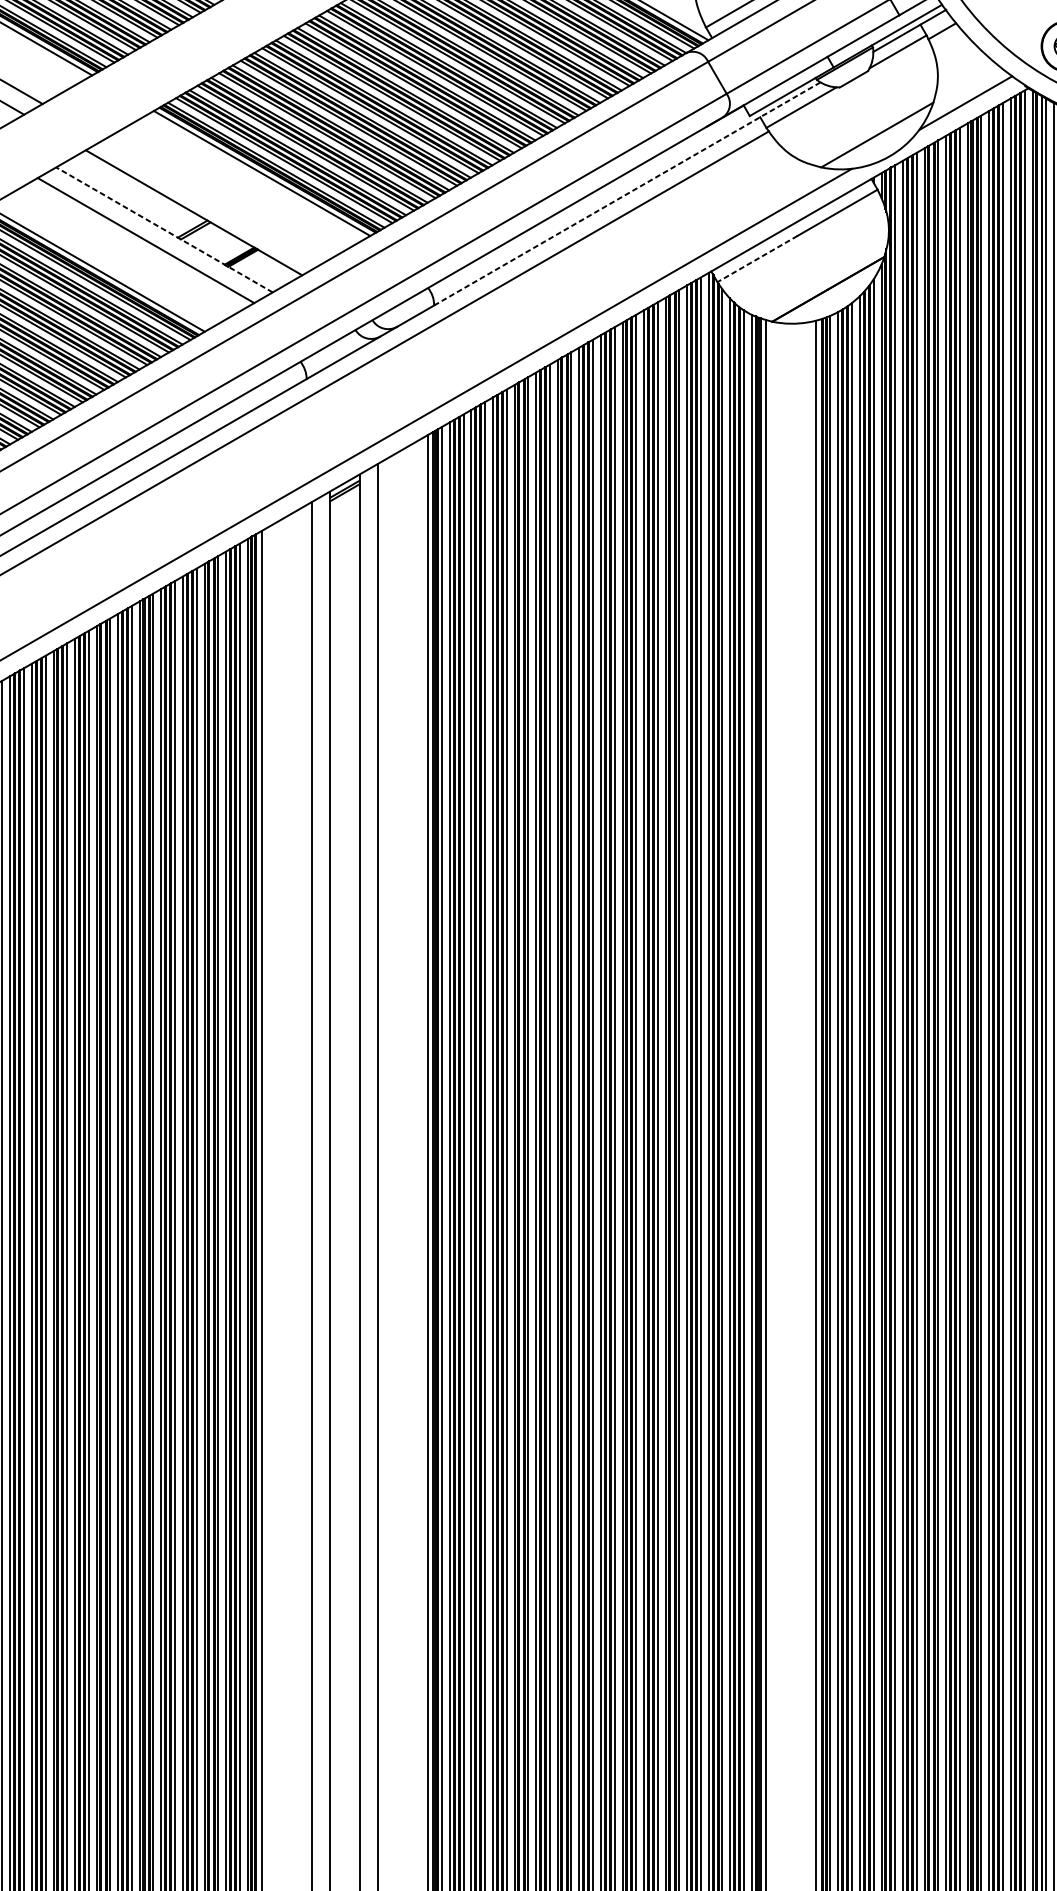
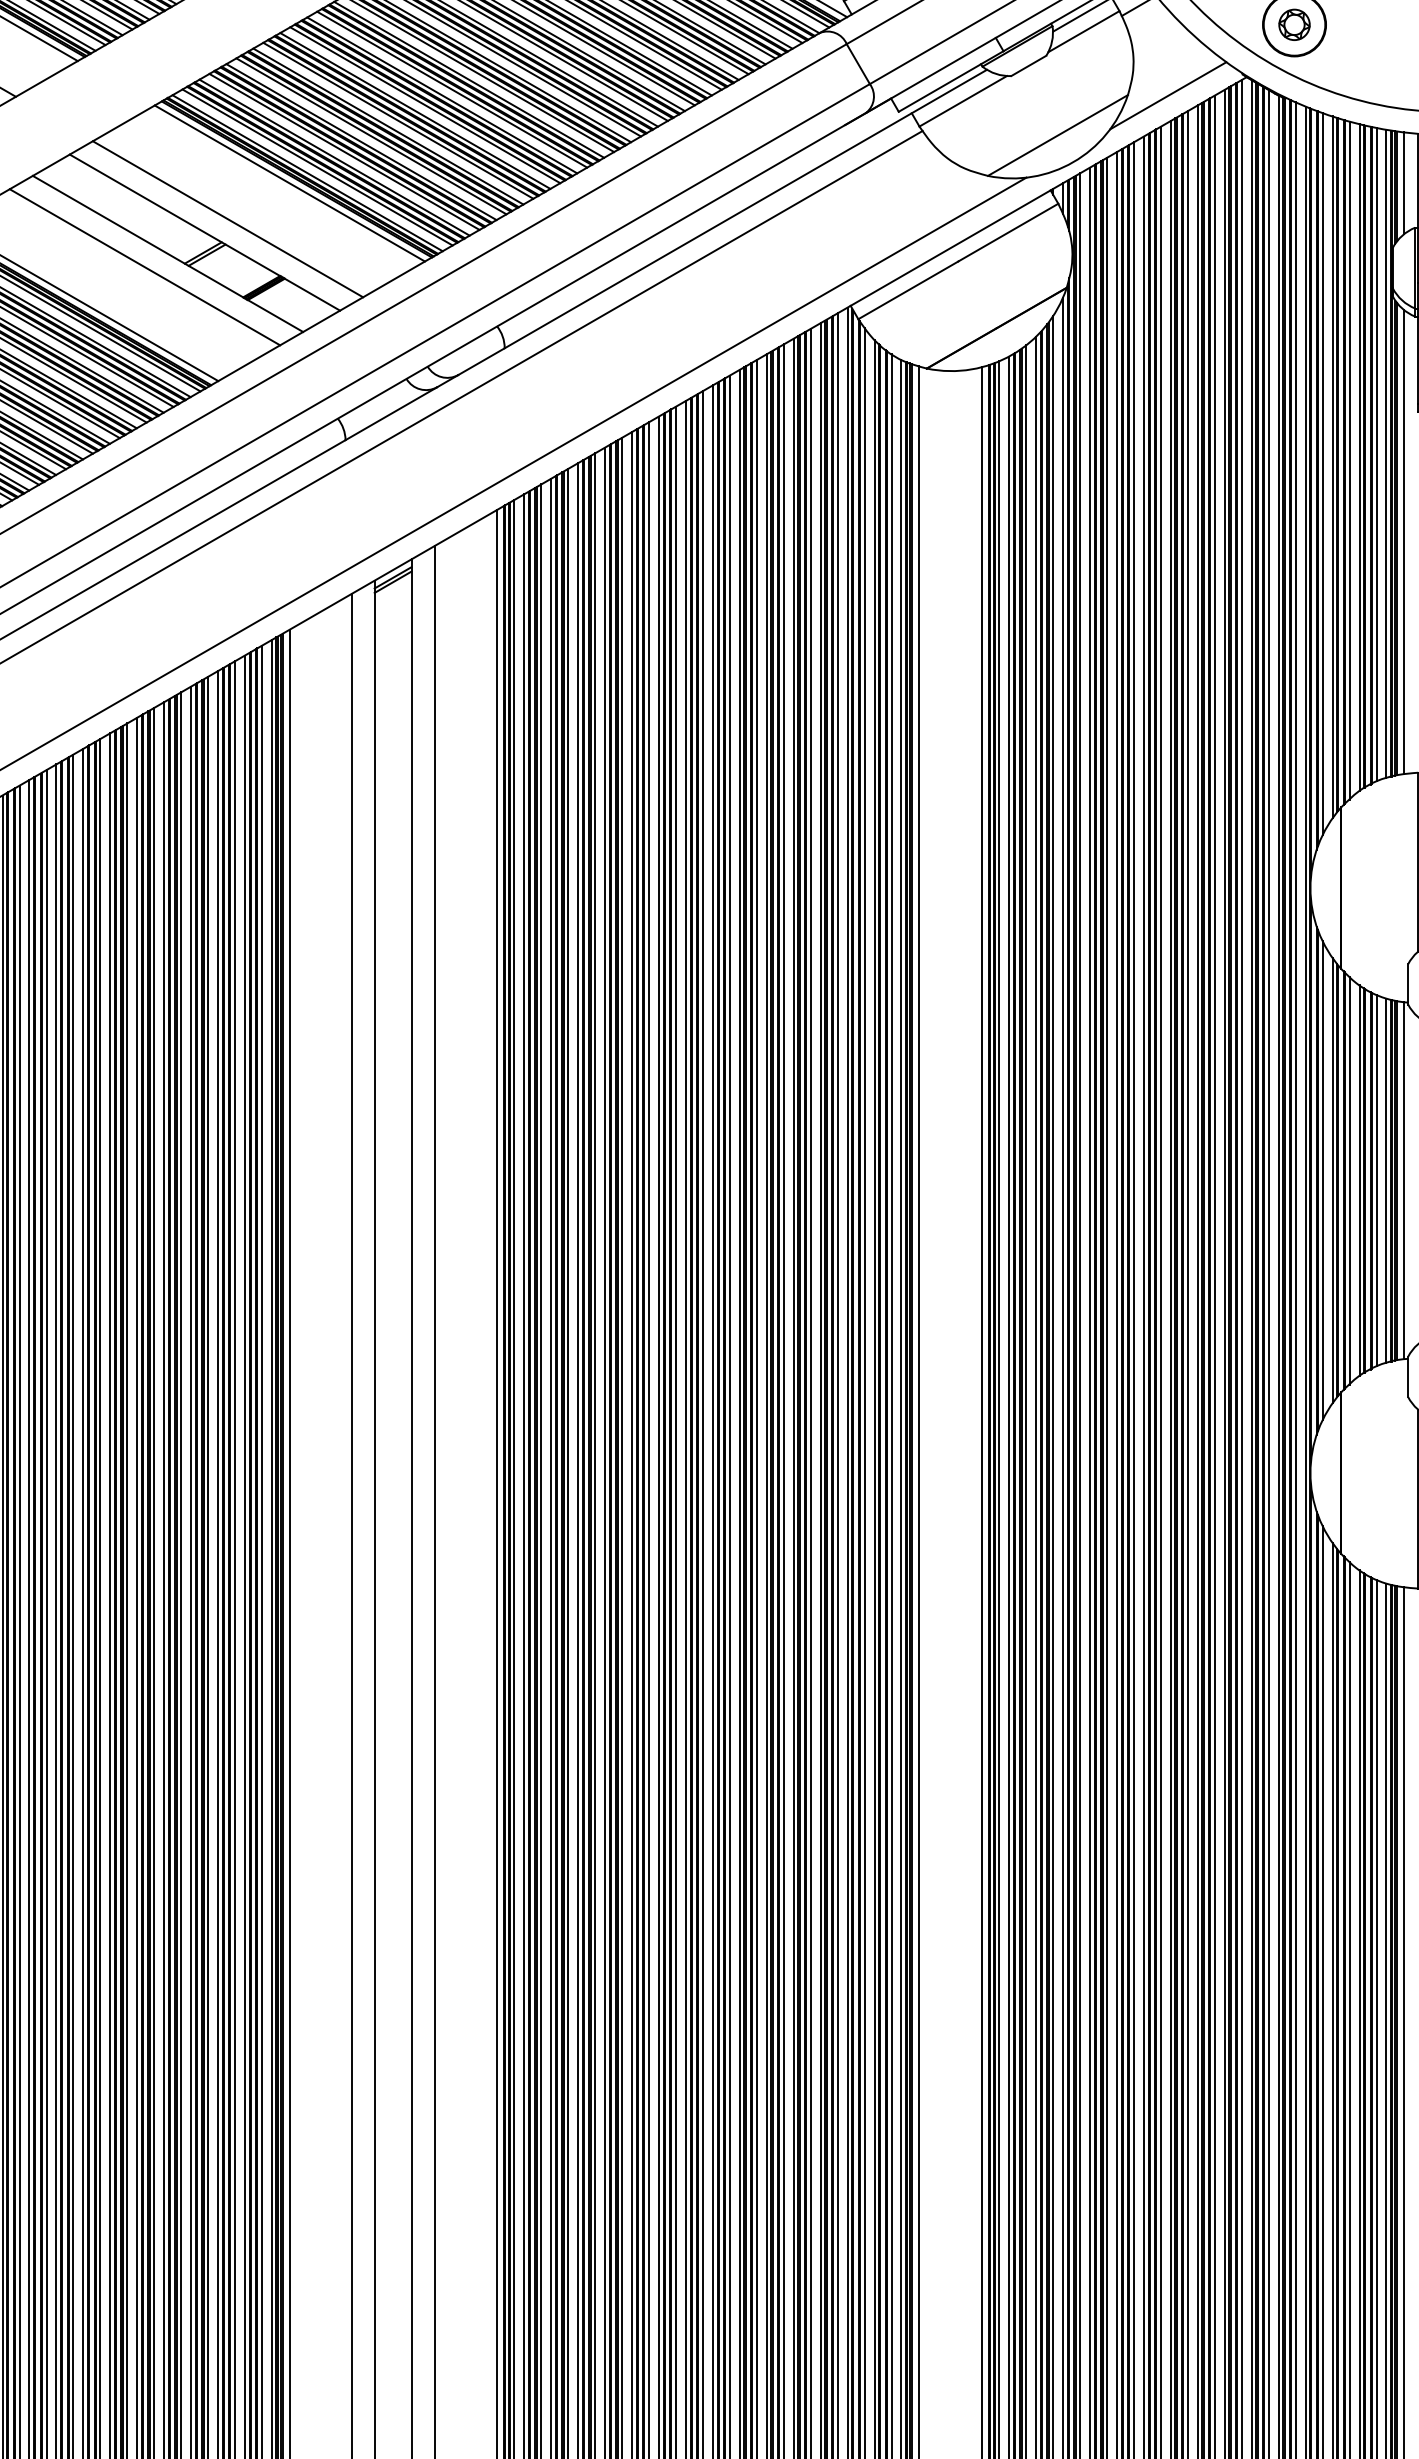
line: (627, 194) -> (745, 209), dashed -> solid
line: (212, 202) -> (227, 219), added
line: (164, 229) -> (167, 253), dashed -> solid
line: (757, 259) -> (908, 290), dashed -> solid

